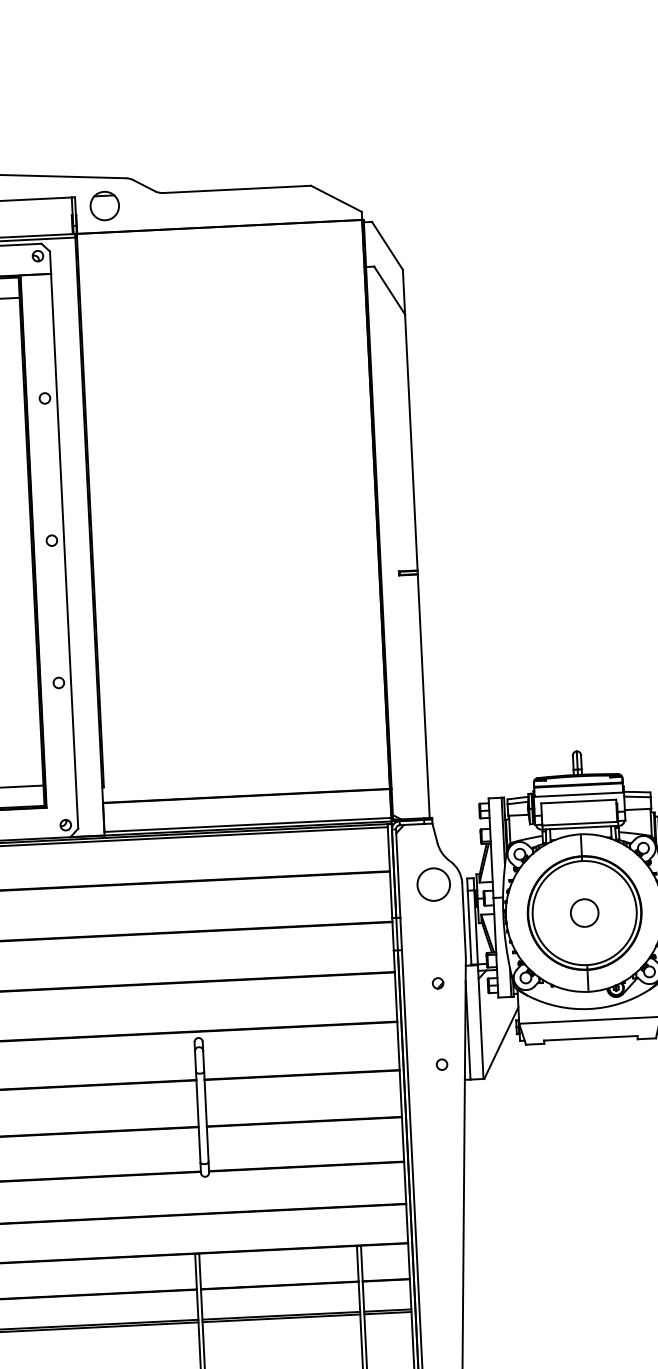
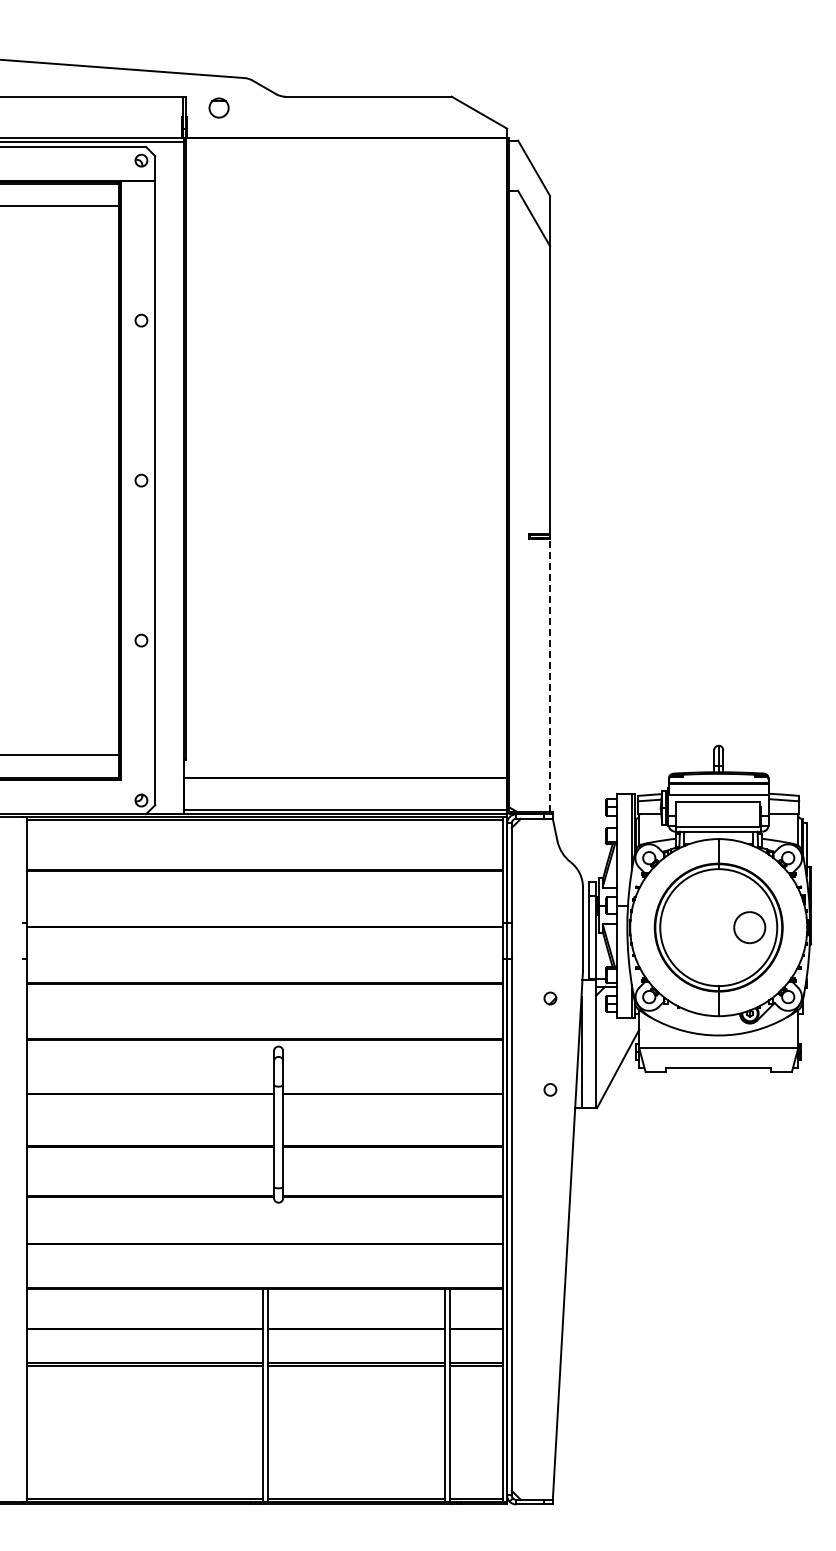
part: (104, 205) -> (218, 107), size x0.6
line: (424, 696) -> (550, 675), solid -> dashed
circle: (433, 884) -> (550, 887), removed
part: (584, 912) -> (749, 927), moved

